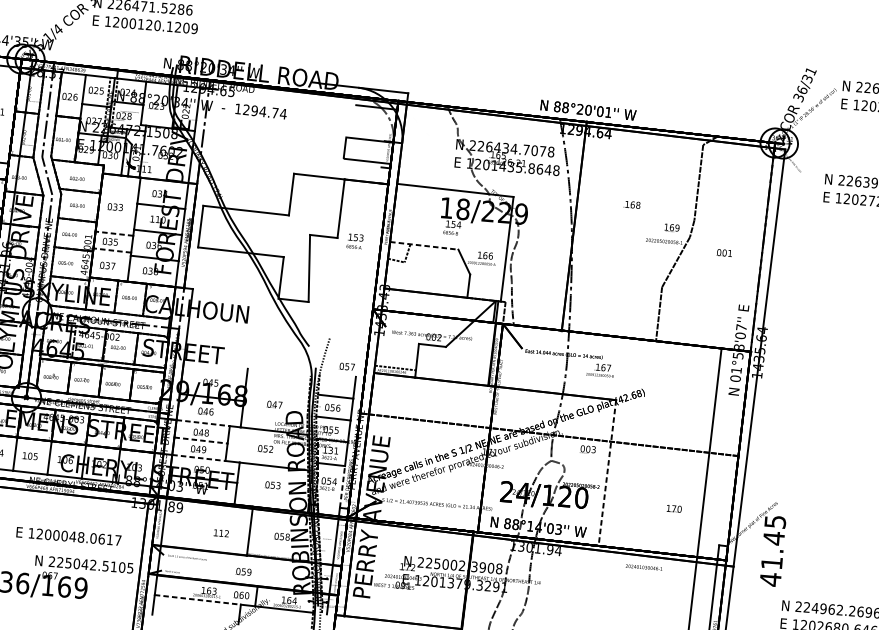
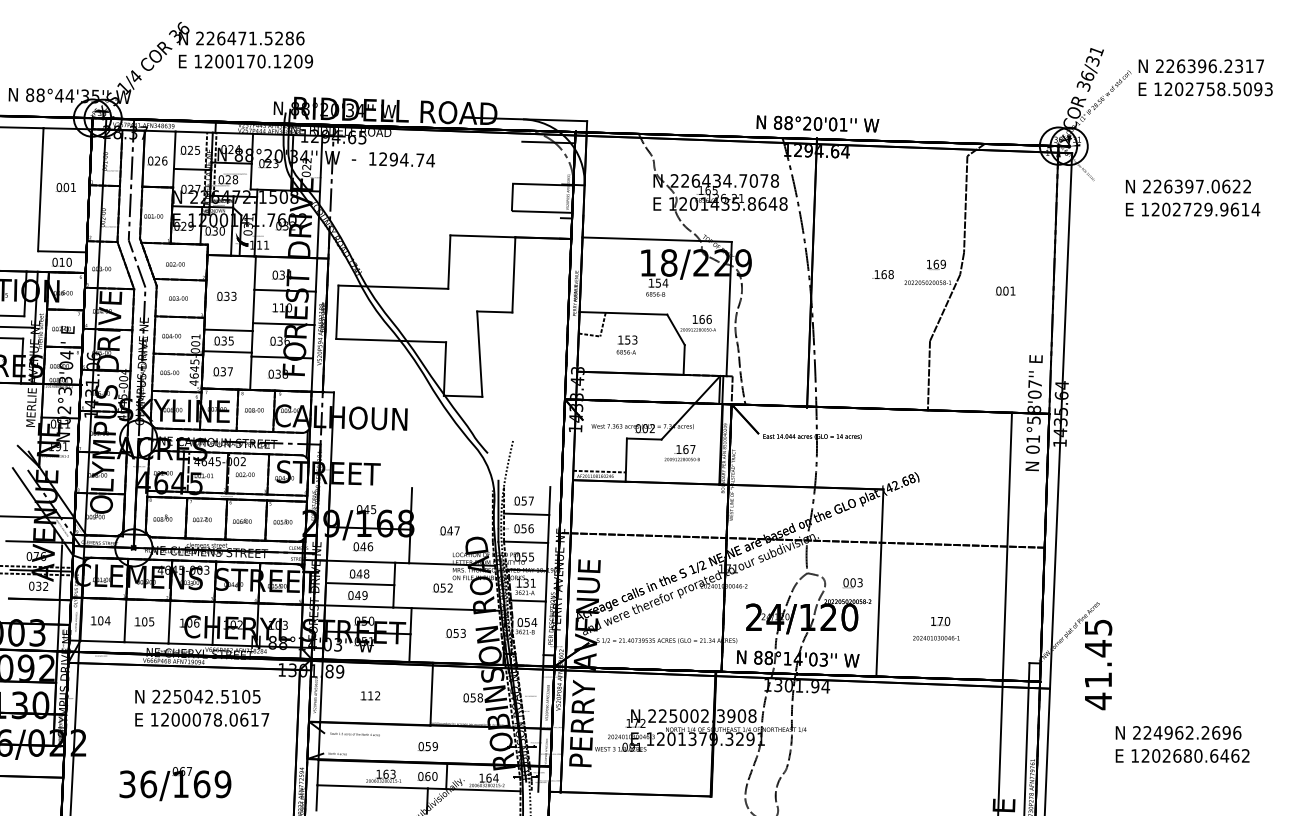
text: (148, 24) -> (250, 61), 1200120.1209 -> 1200170.1209
text: (631, 204) -> (882, 274), moved
line: (113, 233) -> (227, 330), dashed -> solid
text: (354, 241) -> (626, 344), moved
line: (424, 245) -> (623, 313), dashed -> solid
line: (112, 250) -> (227, 351), dashed -> solid
text: (346, 366) -> (523, 500), moved
text: (599, 370) -> (681, 453), moved
line: (203, 422) -> (361, 561), dashed -> solid
line: (201, 440) -> (360, 584), dashed -> solid
text: (587, 449) -> (852, 583), moved
line: (199, 458) -> (359, 606), dashed -> solid
line: (607, 473) -> (879, 583), dashed -> solid
line: (342, 487) -> (544, 628), dashed -> solid
text: (674, 508) -> (940, 620), moved
text: (221, 533) -> (370, 695), moved
text: (73, 536) -> (207, 719), 1200048.0617 -> 1200078.0617
text: (84, 564) -> (197, 696), moved
text: (644, 567) -> (936, 638), moved
line: (198, 599) -> (373, 786), dashed -> solid

